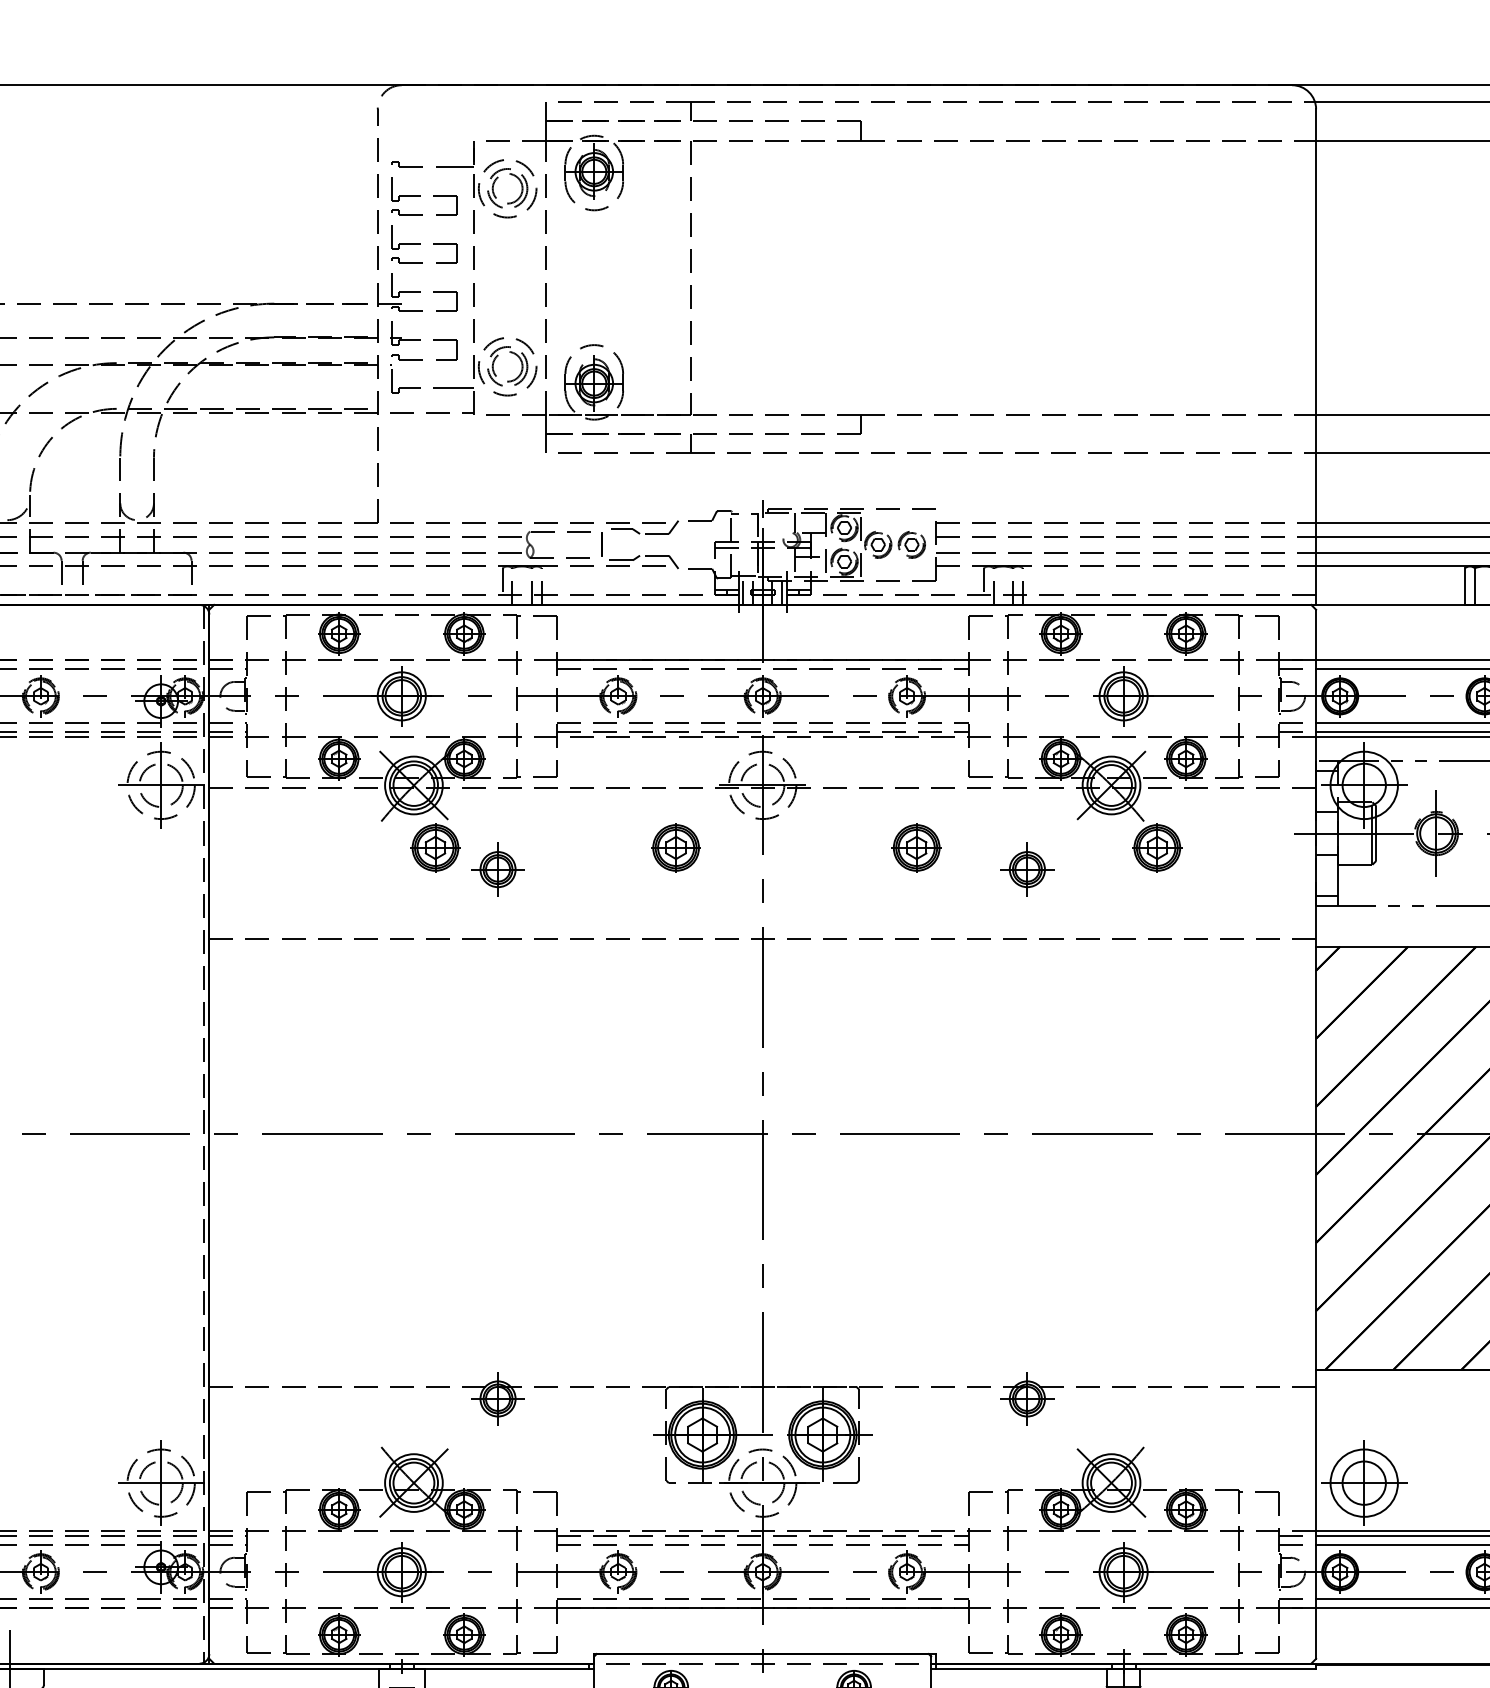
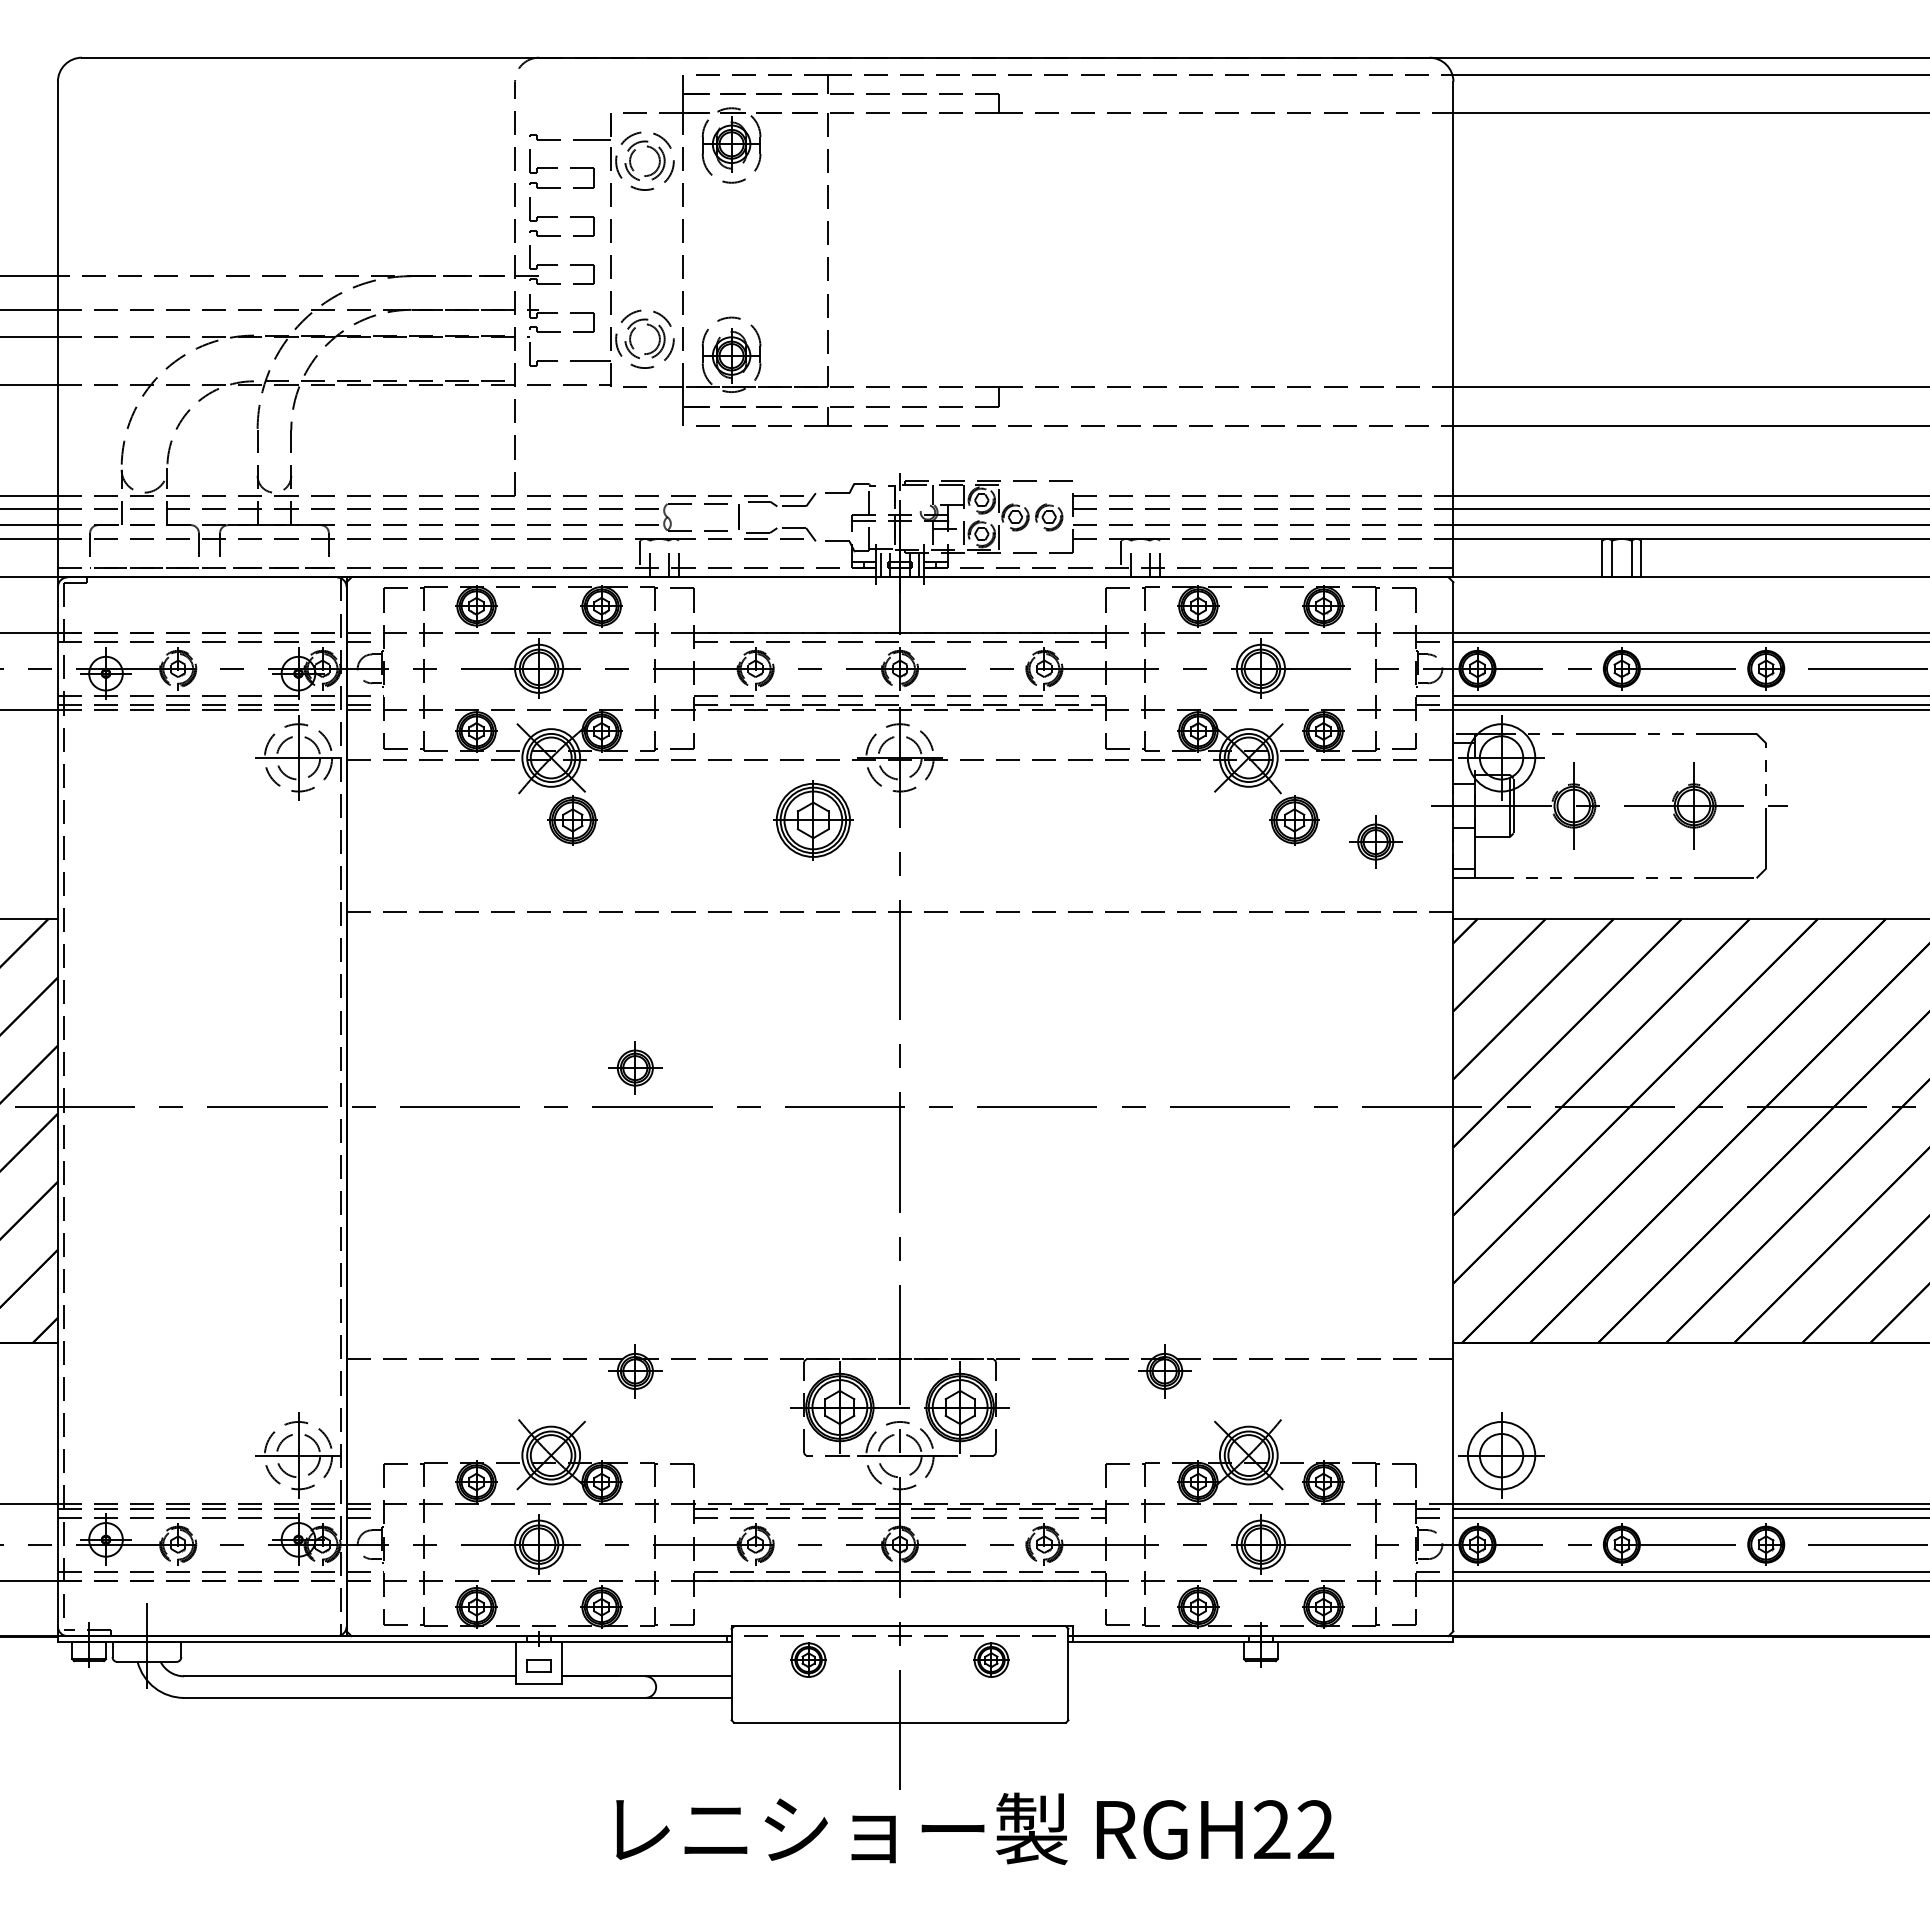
part: (676, 848) -> (813, 820), size x1.6
part: (916, 848) -> (1053, 820), removed
part: (498, 869) -> (635, 1067), moved
part: (1027, 869) -> (1375, 841), moved

